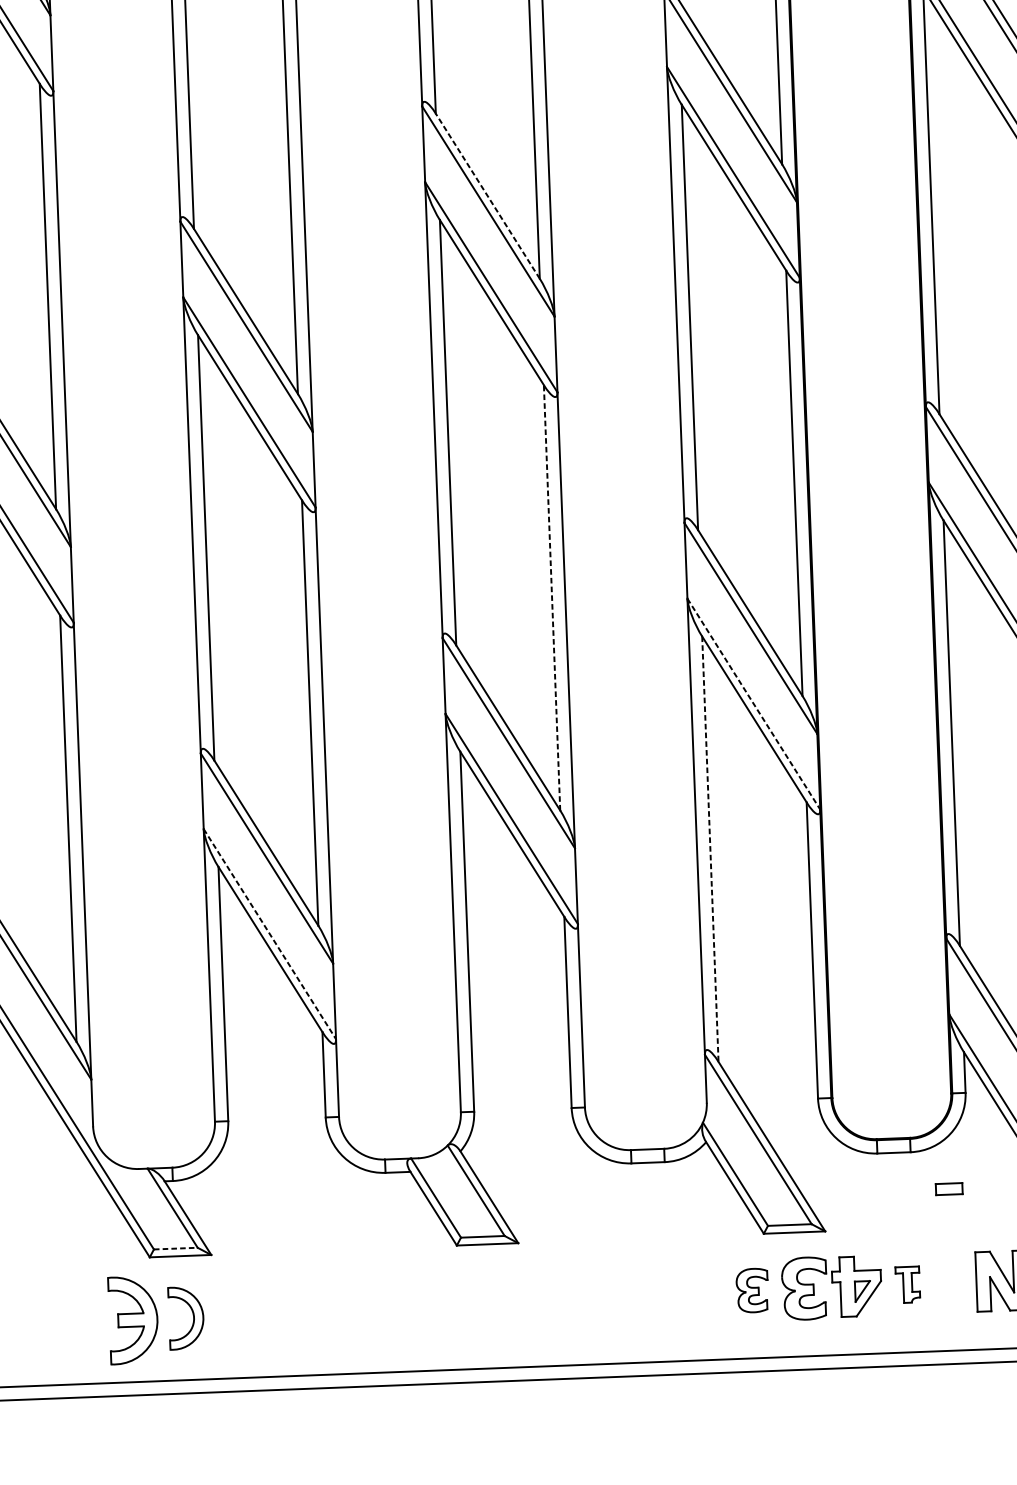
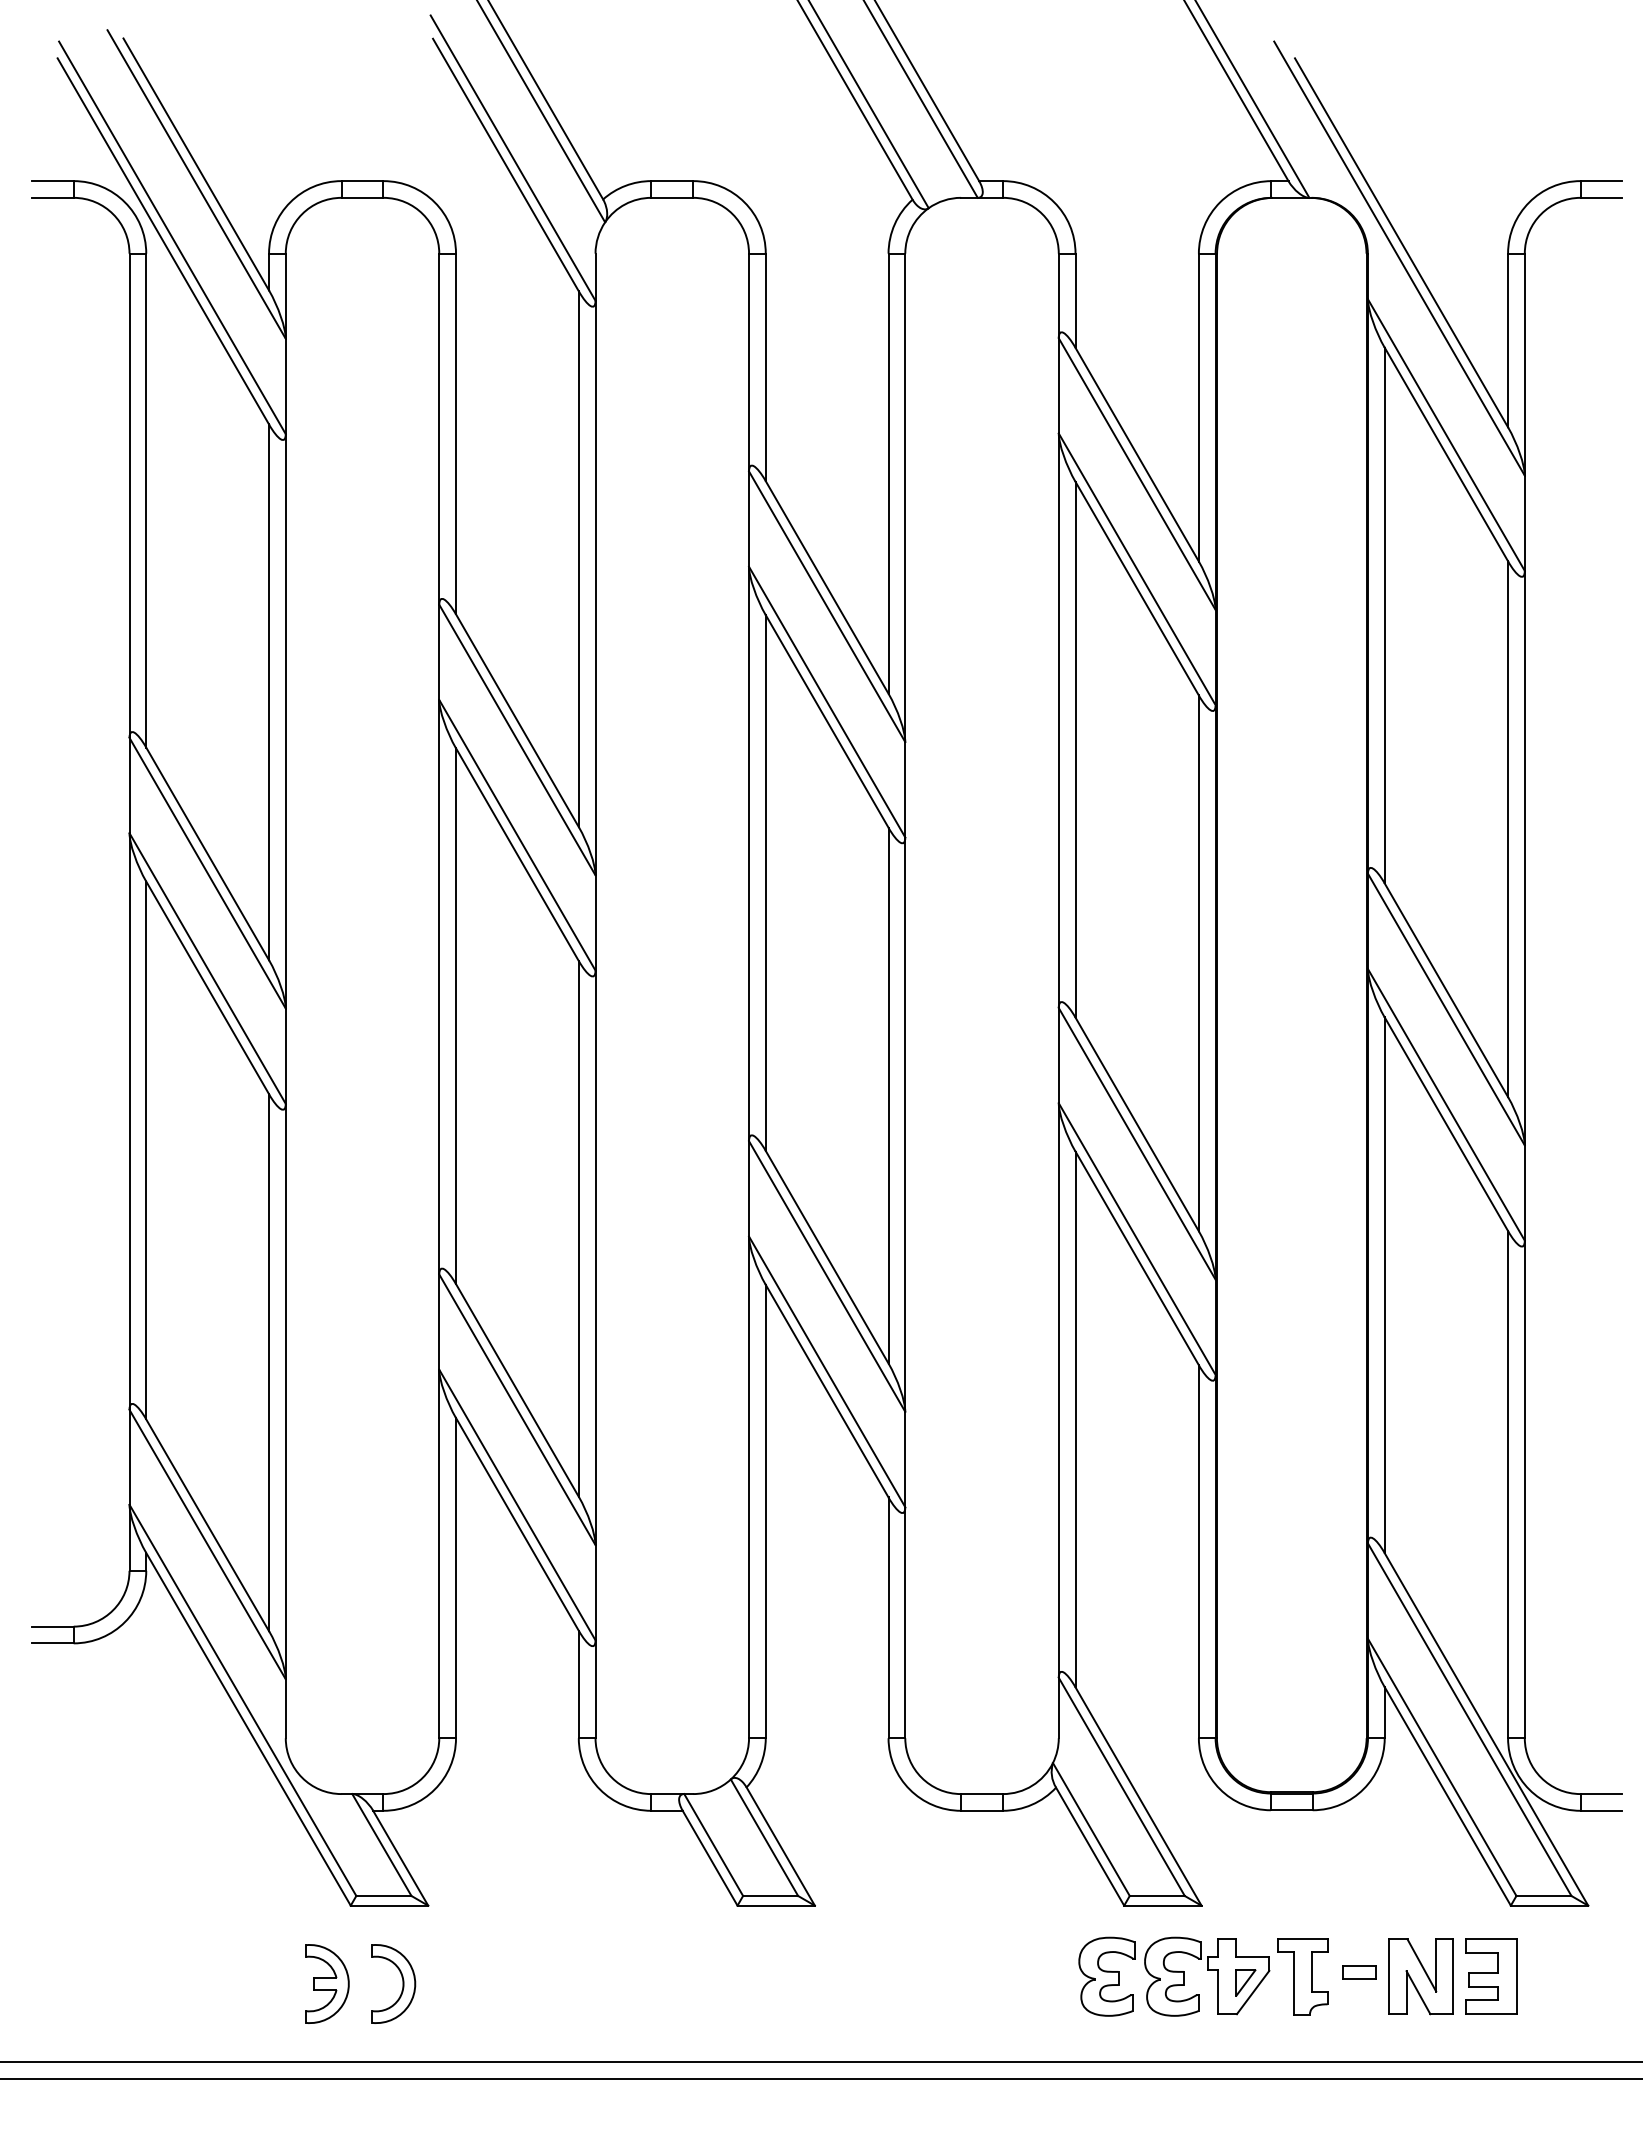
line: (488, 196) -> (827, 587), dashed -> solid
line: (552, 597) -> (888, 1095), dashed -> solid
line: (754, 704) -> (1137, 1239), dashed -> solid
line: (710, 849) -> (1075, 1419), dashed -> solid
line: (269, 934) -> (517, 1505), dashed -> solid
part: (949, 1189) -> (1359, 1972), moved
line: (175, 1248) -> (383, 1895), dashed -> solid
part: (907, 1284) -> (1302, 1976), size x1.67
part: (751, 1290) -> (1106, 1976), size x1.43
part: (133, 1319) -> (327, 1983), size x0.71

